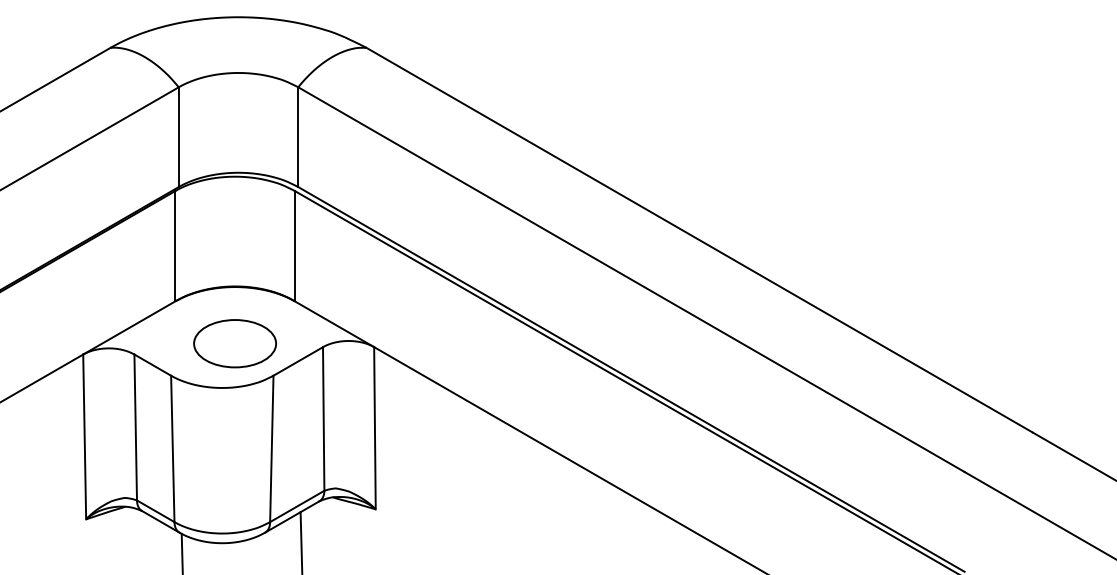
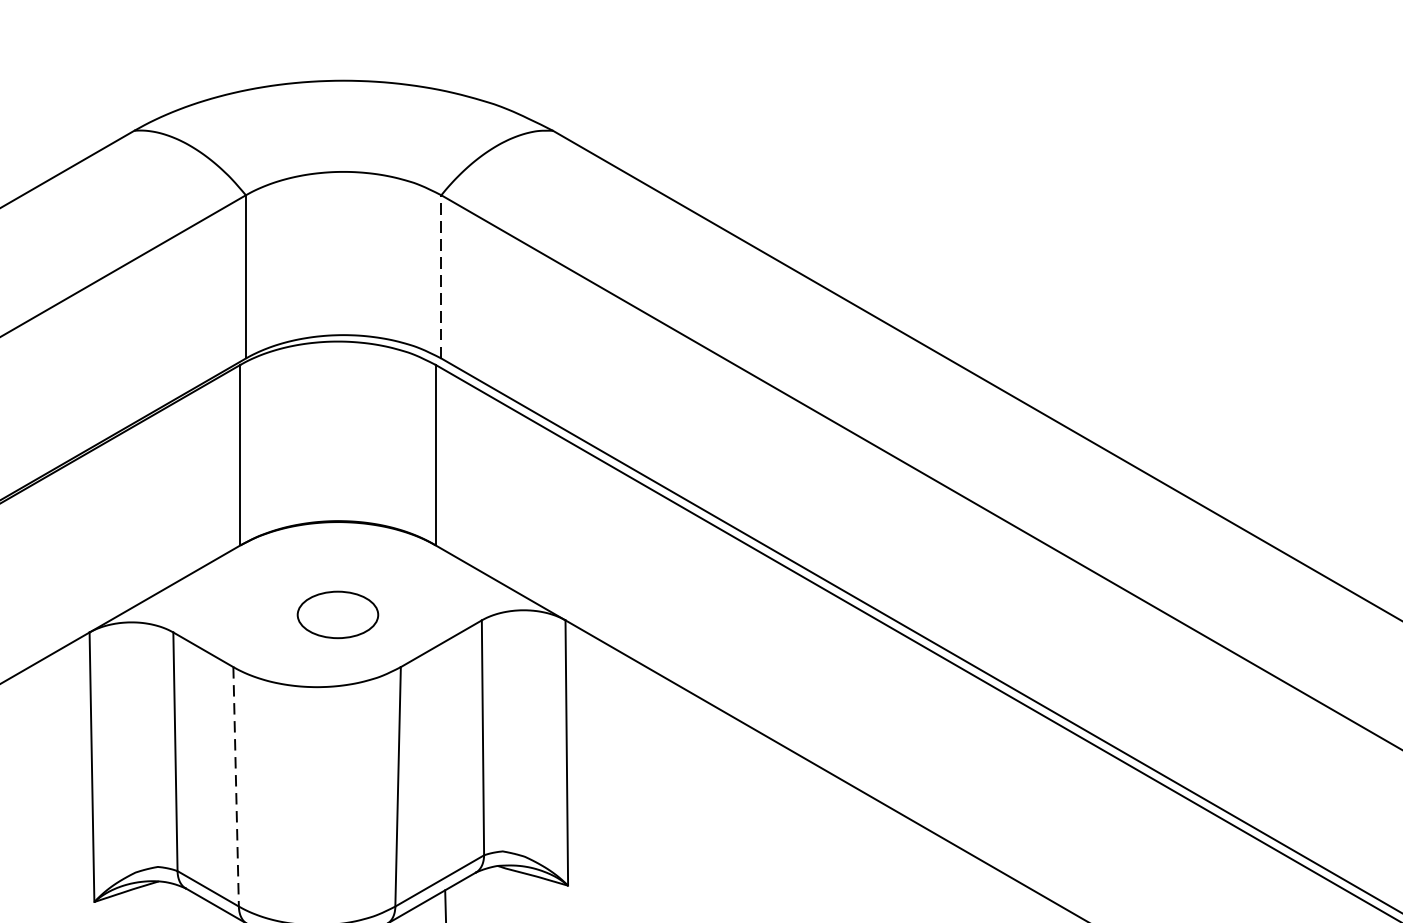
line: (298, 137) -> (441, 277), solid -> dashed
part: (234, 343) -> (337, 614), size x0.6
line: (172, 449) -> (235, 787), solid -> dashed

